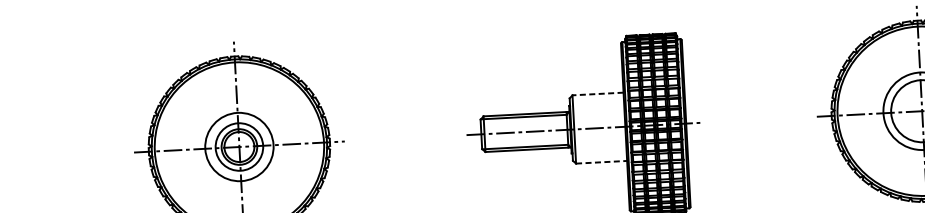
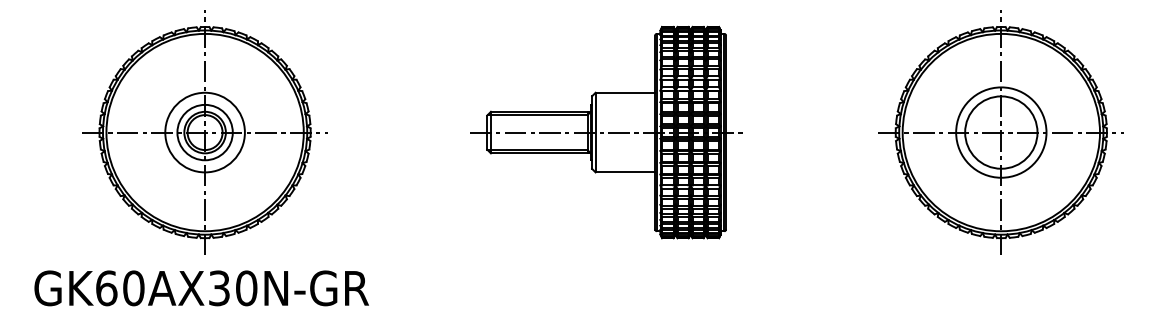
line: (598, 93) -> (625, 92), dashed -> solid
line: (601, 162) -> (625, 172), dashed -> solid

